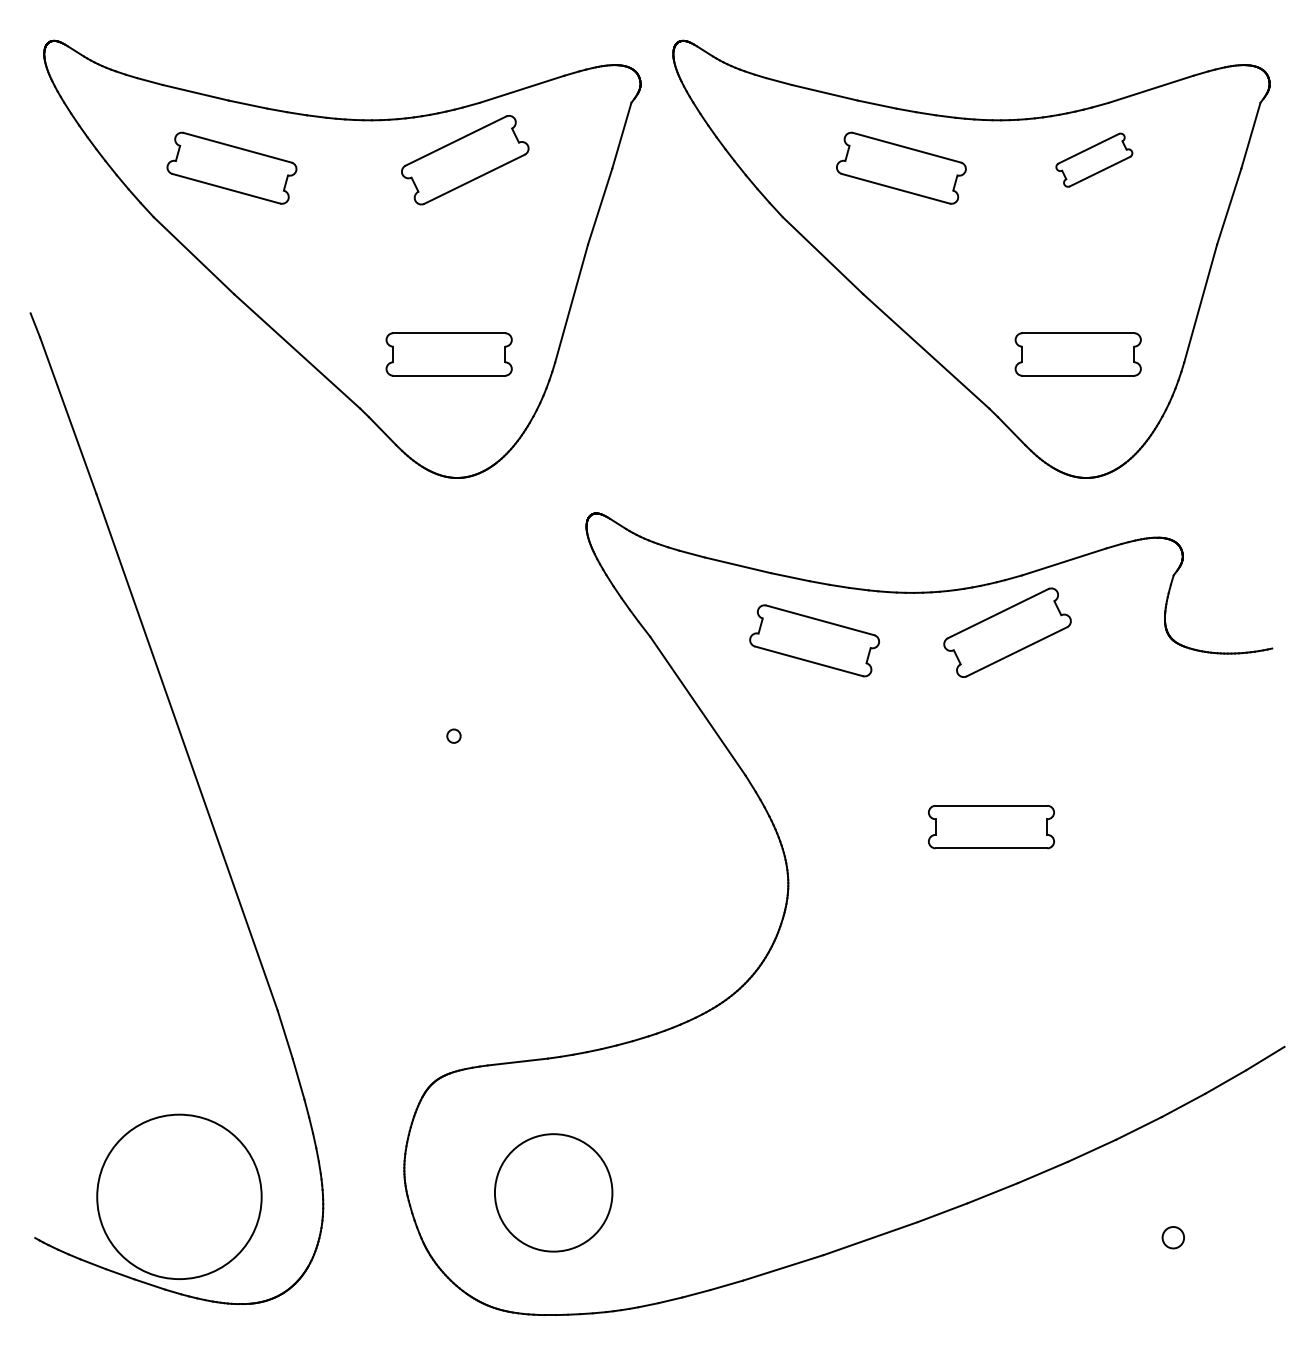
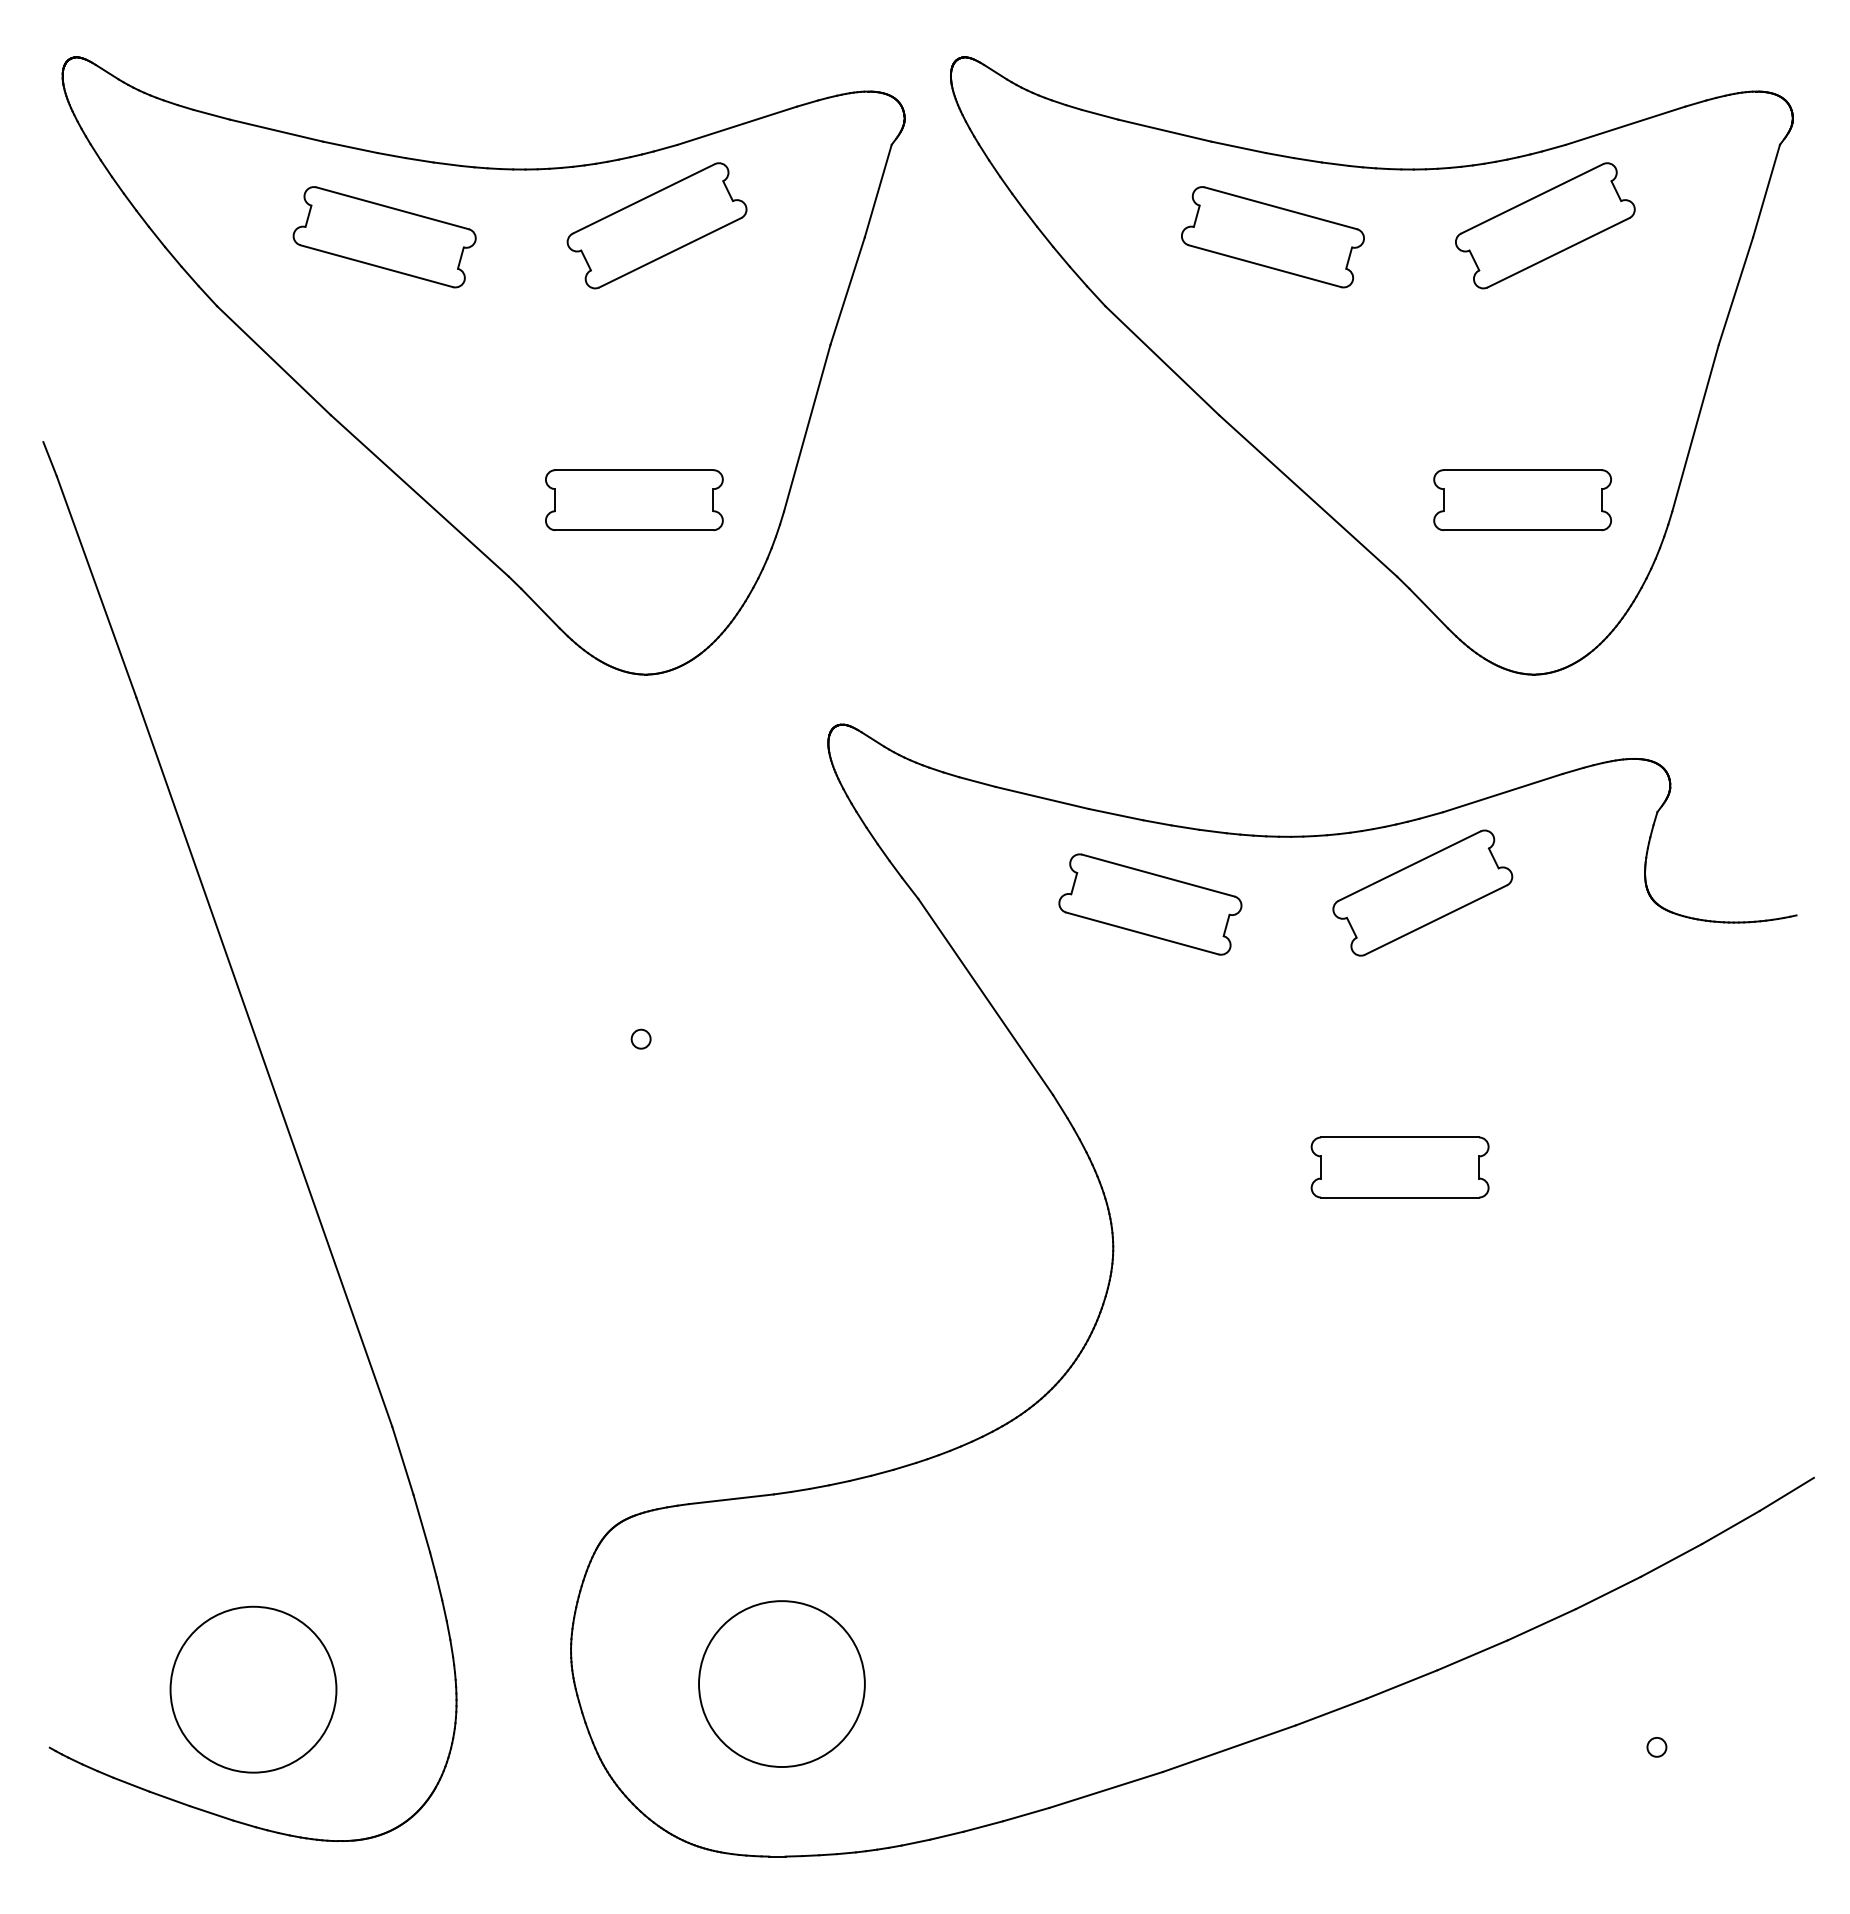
part: (1094, 159) -> (1545, 225), size x1.67
part: (231, 168) -> (384, 237), moved
circle: (179, 1196) -> (253, 1689), size x0.71
circle: (1173, 1237) -> (1656, 1746), size x0.62

